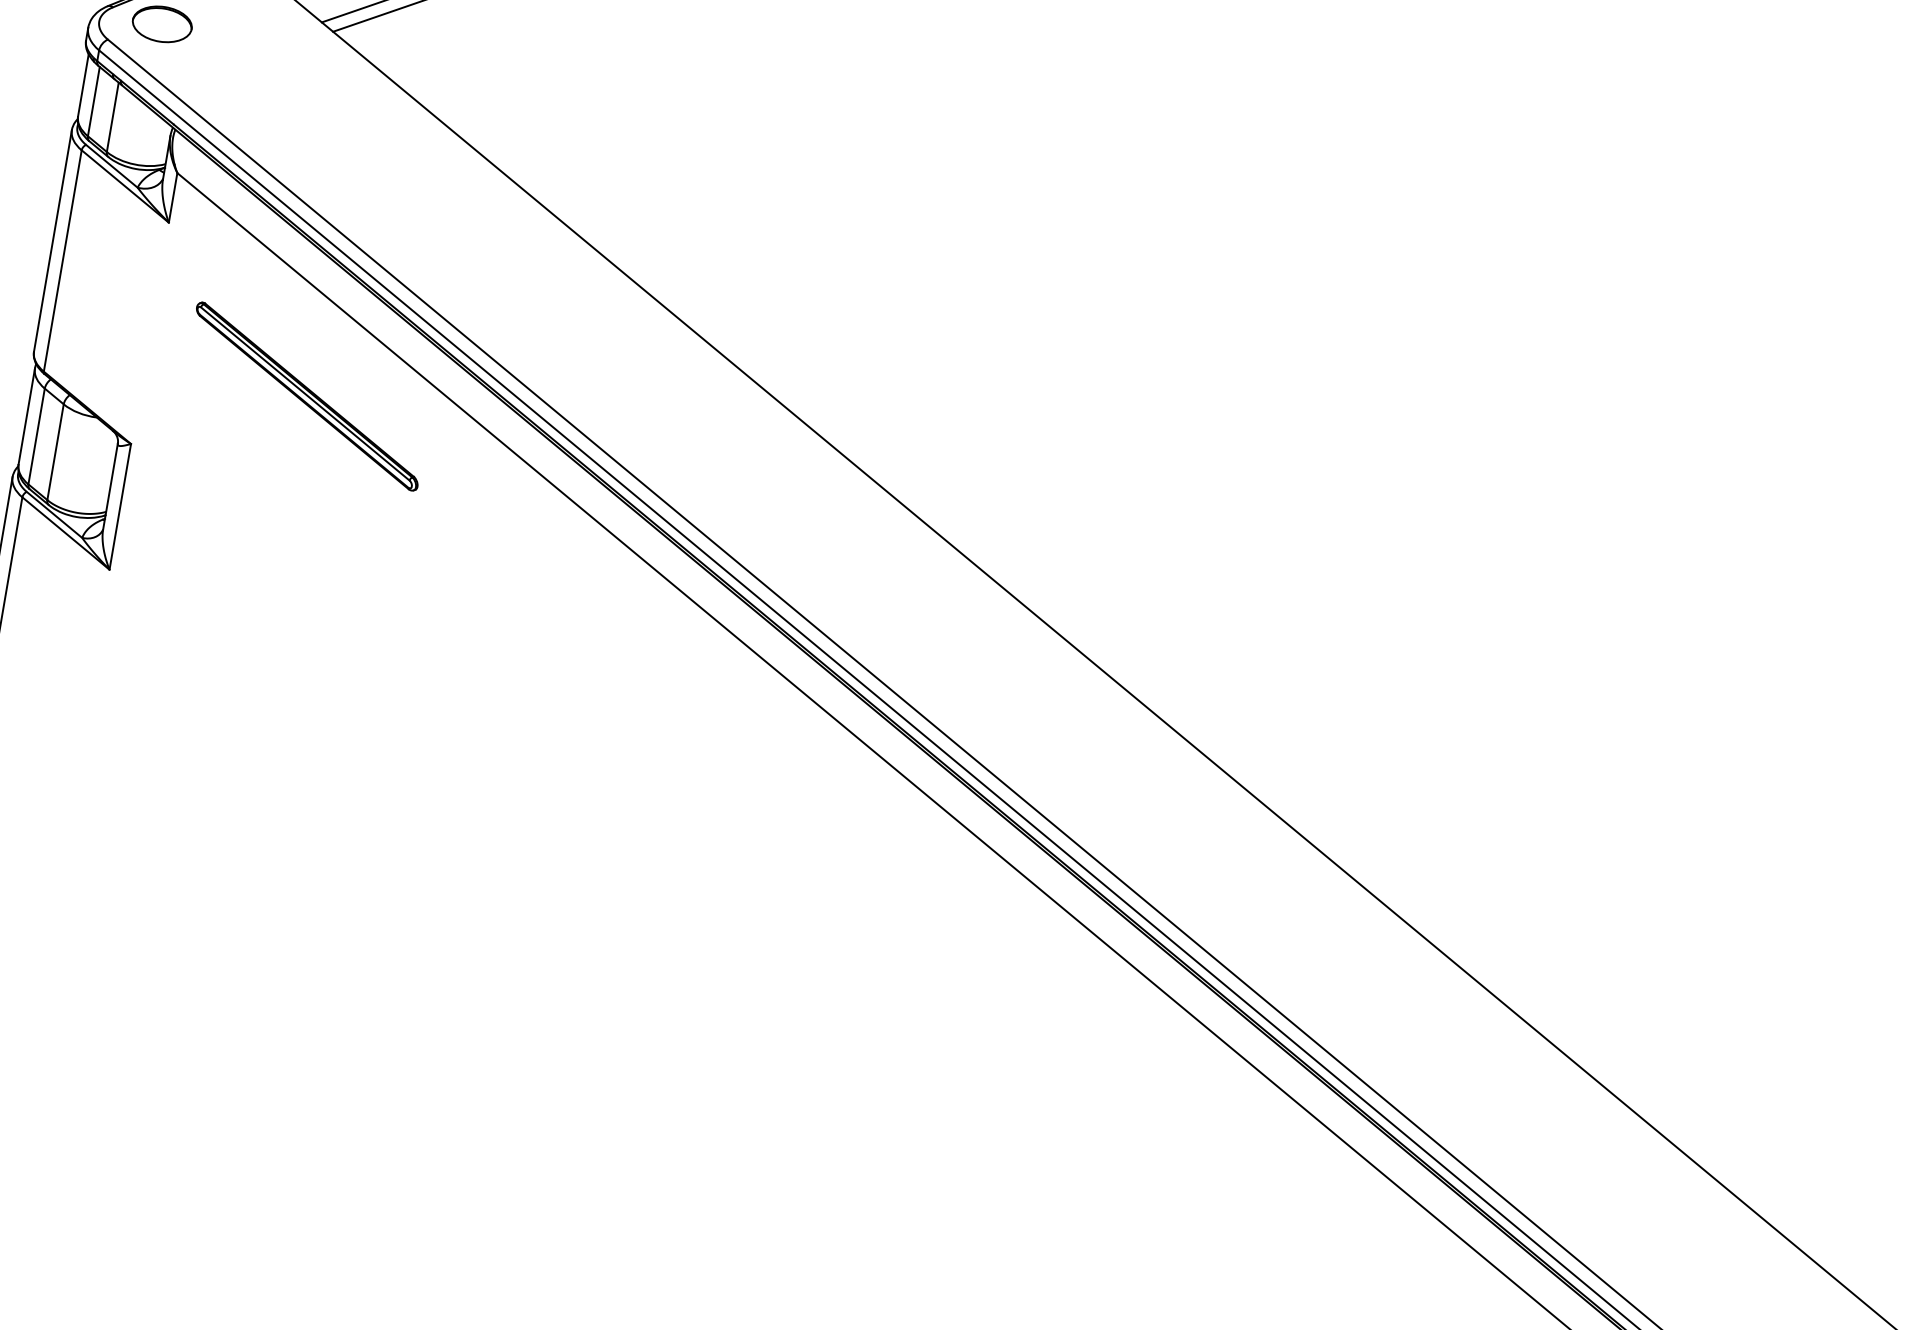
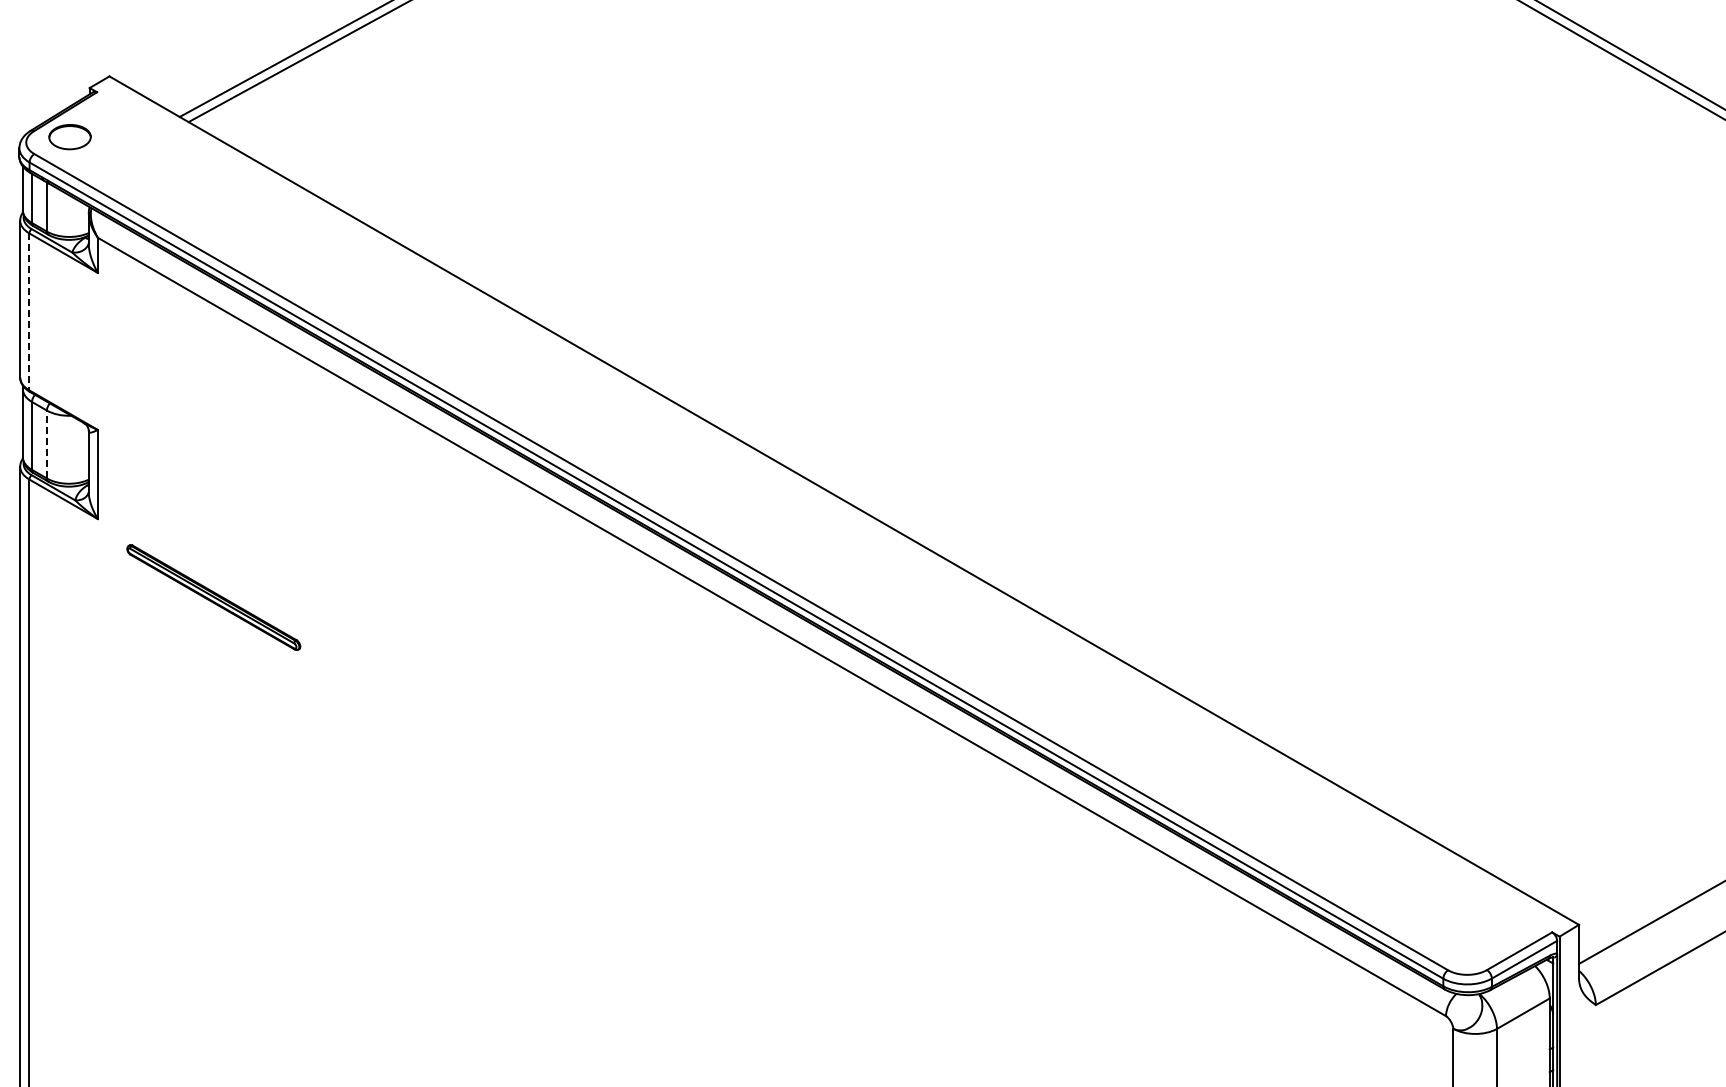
line: (62, 261) -> (29, 312), solid -> dashed
part: (306, 396) -> (213, 597), moved
line: (55, 452) -> (46, 444), solid -> dashed

